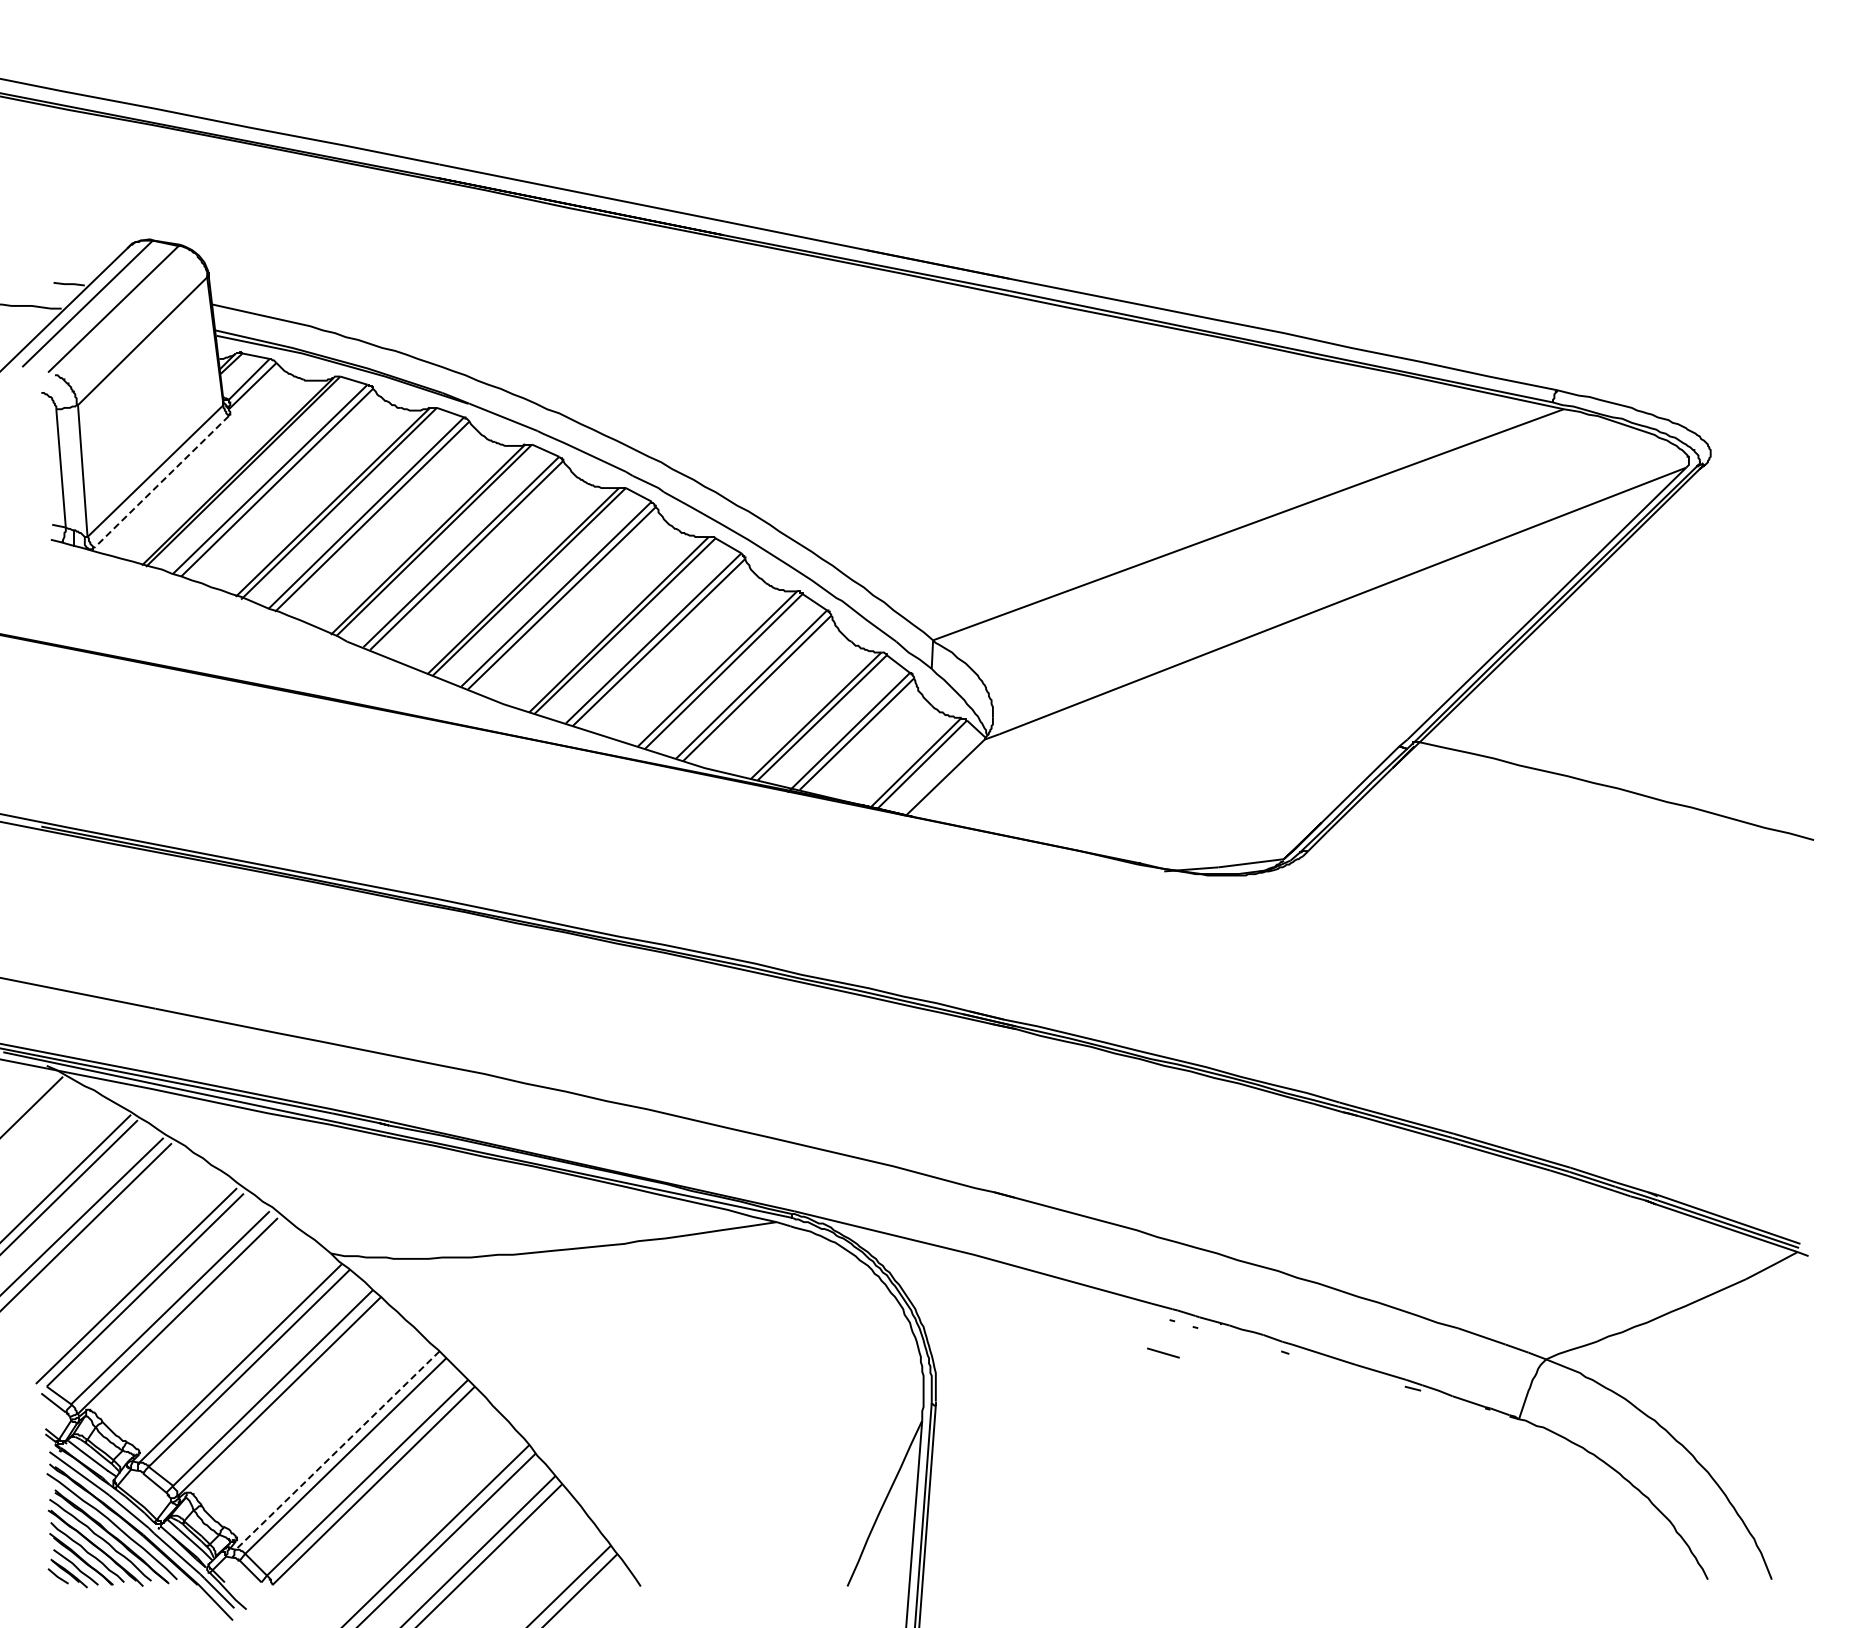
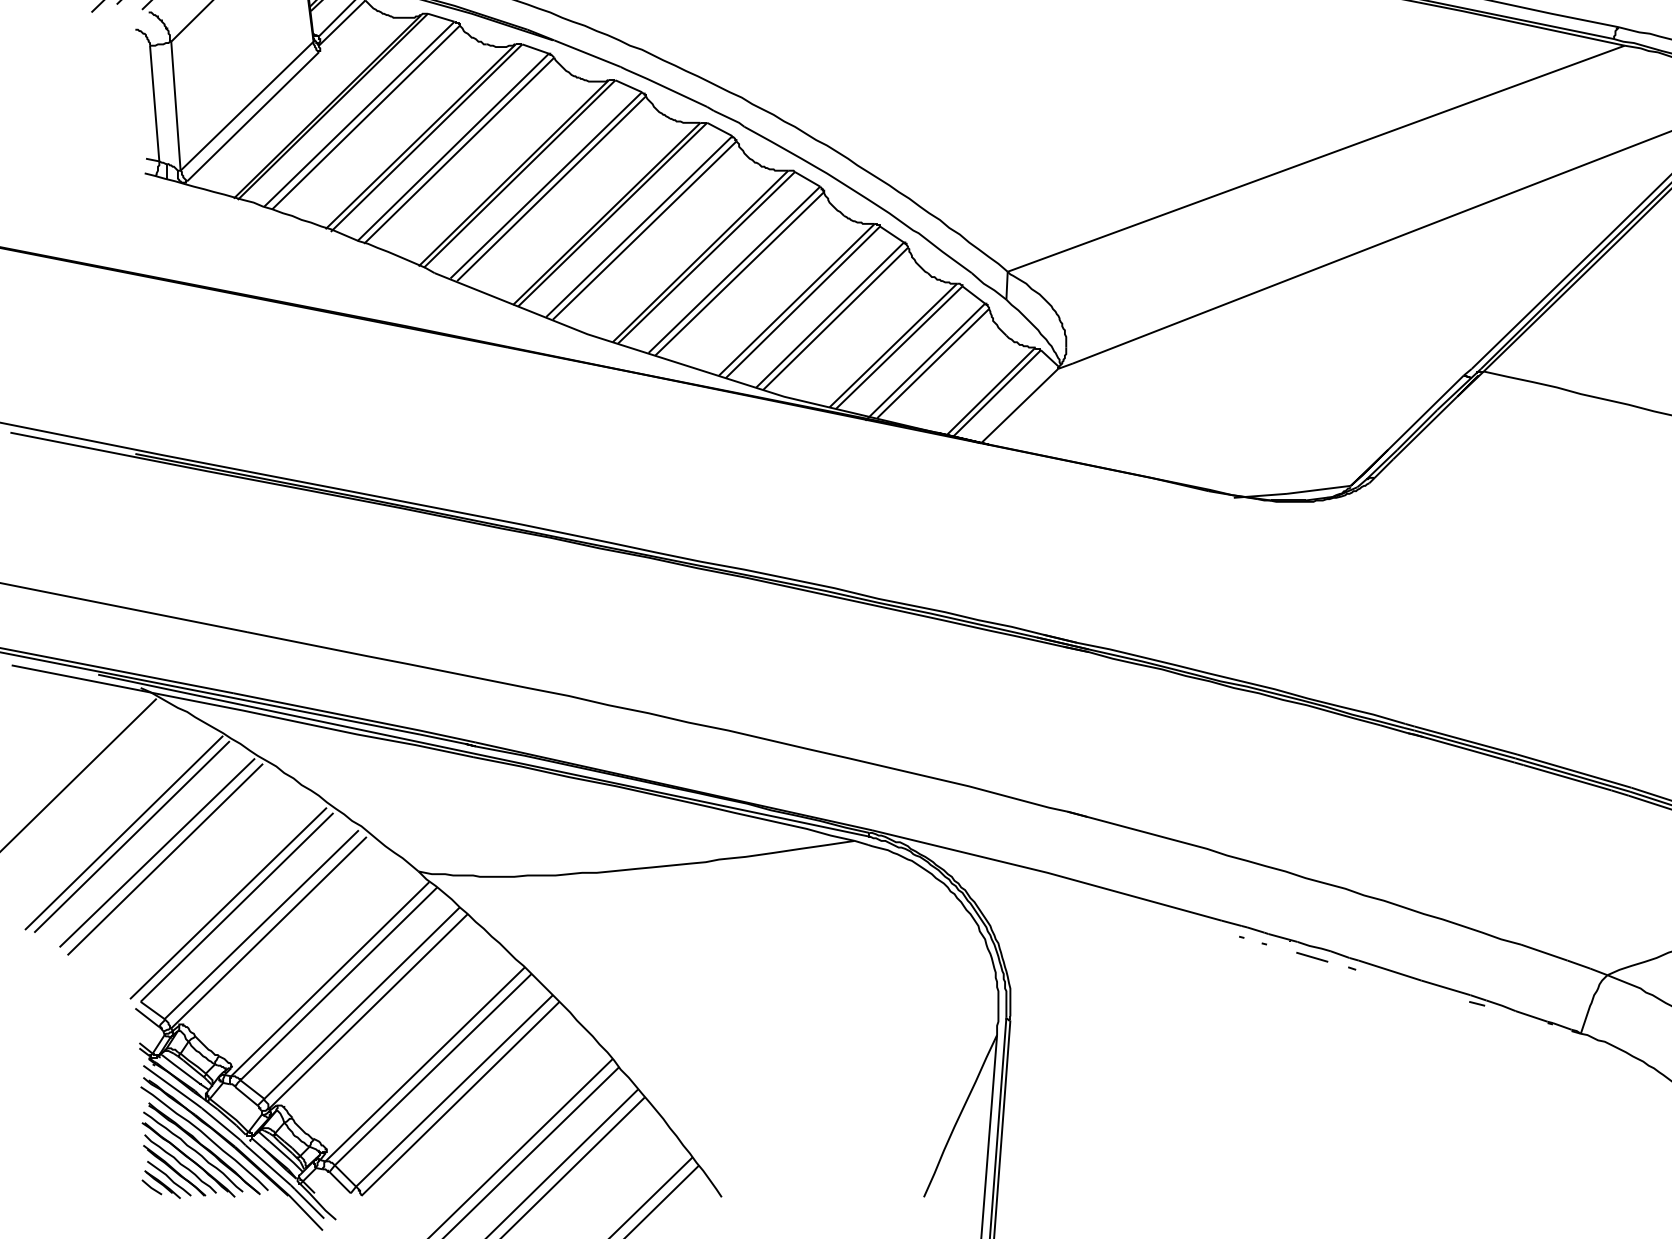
line: (161, 482) -> (252, 117), dashed -> solid
line: (1163, 1352) -> (1312, 956), moved
line: (337, 1450) -> (425, 1064), dashed -> solid

